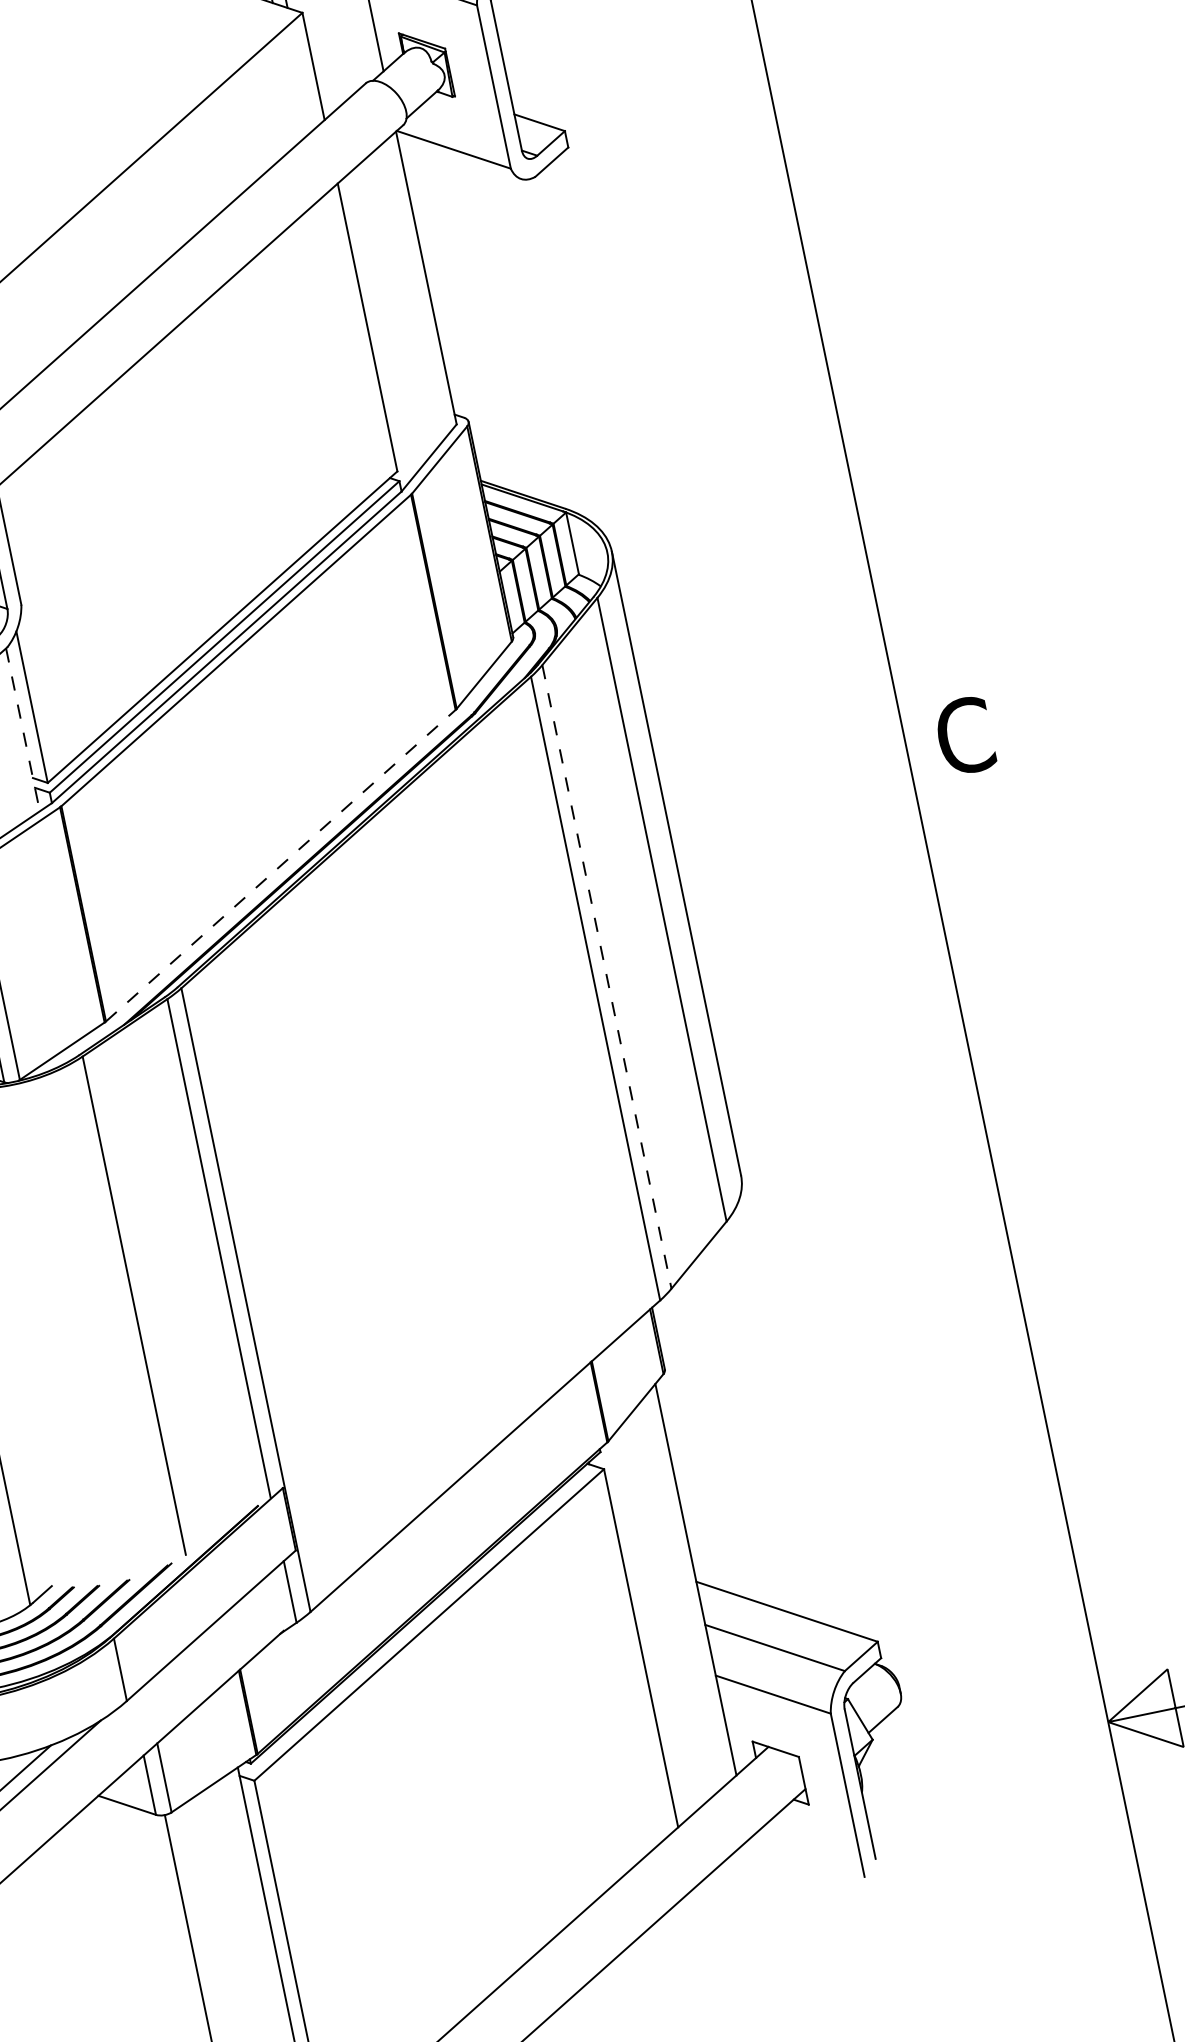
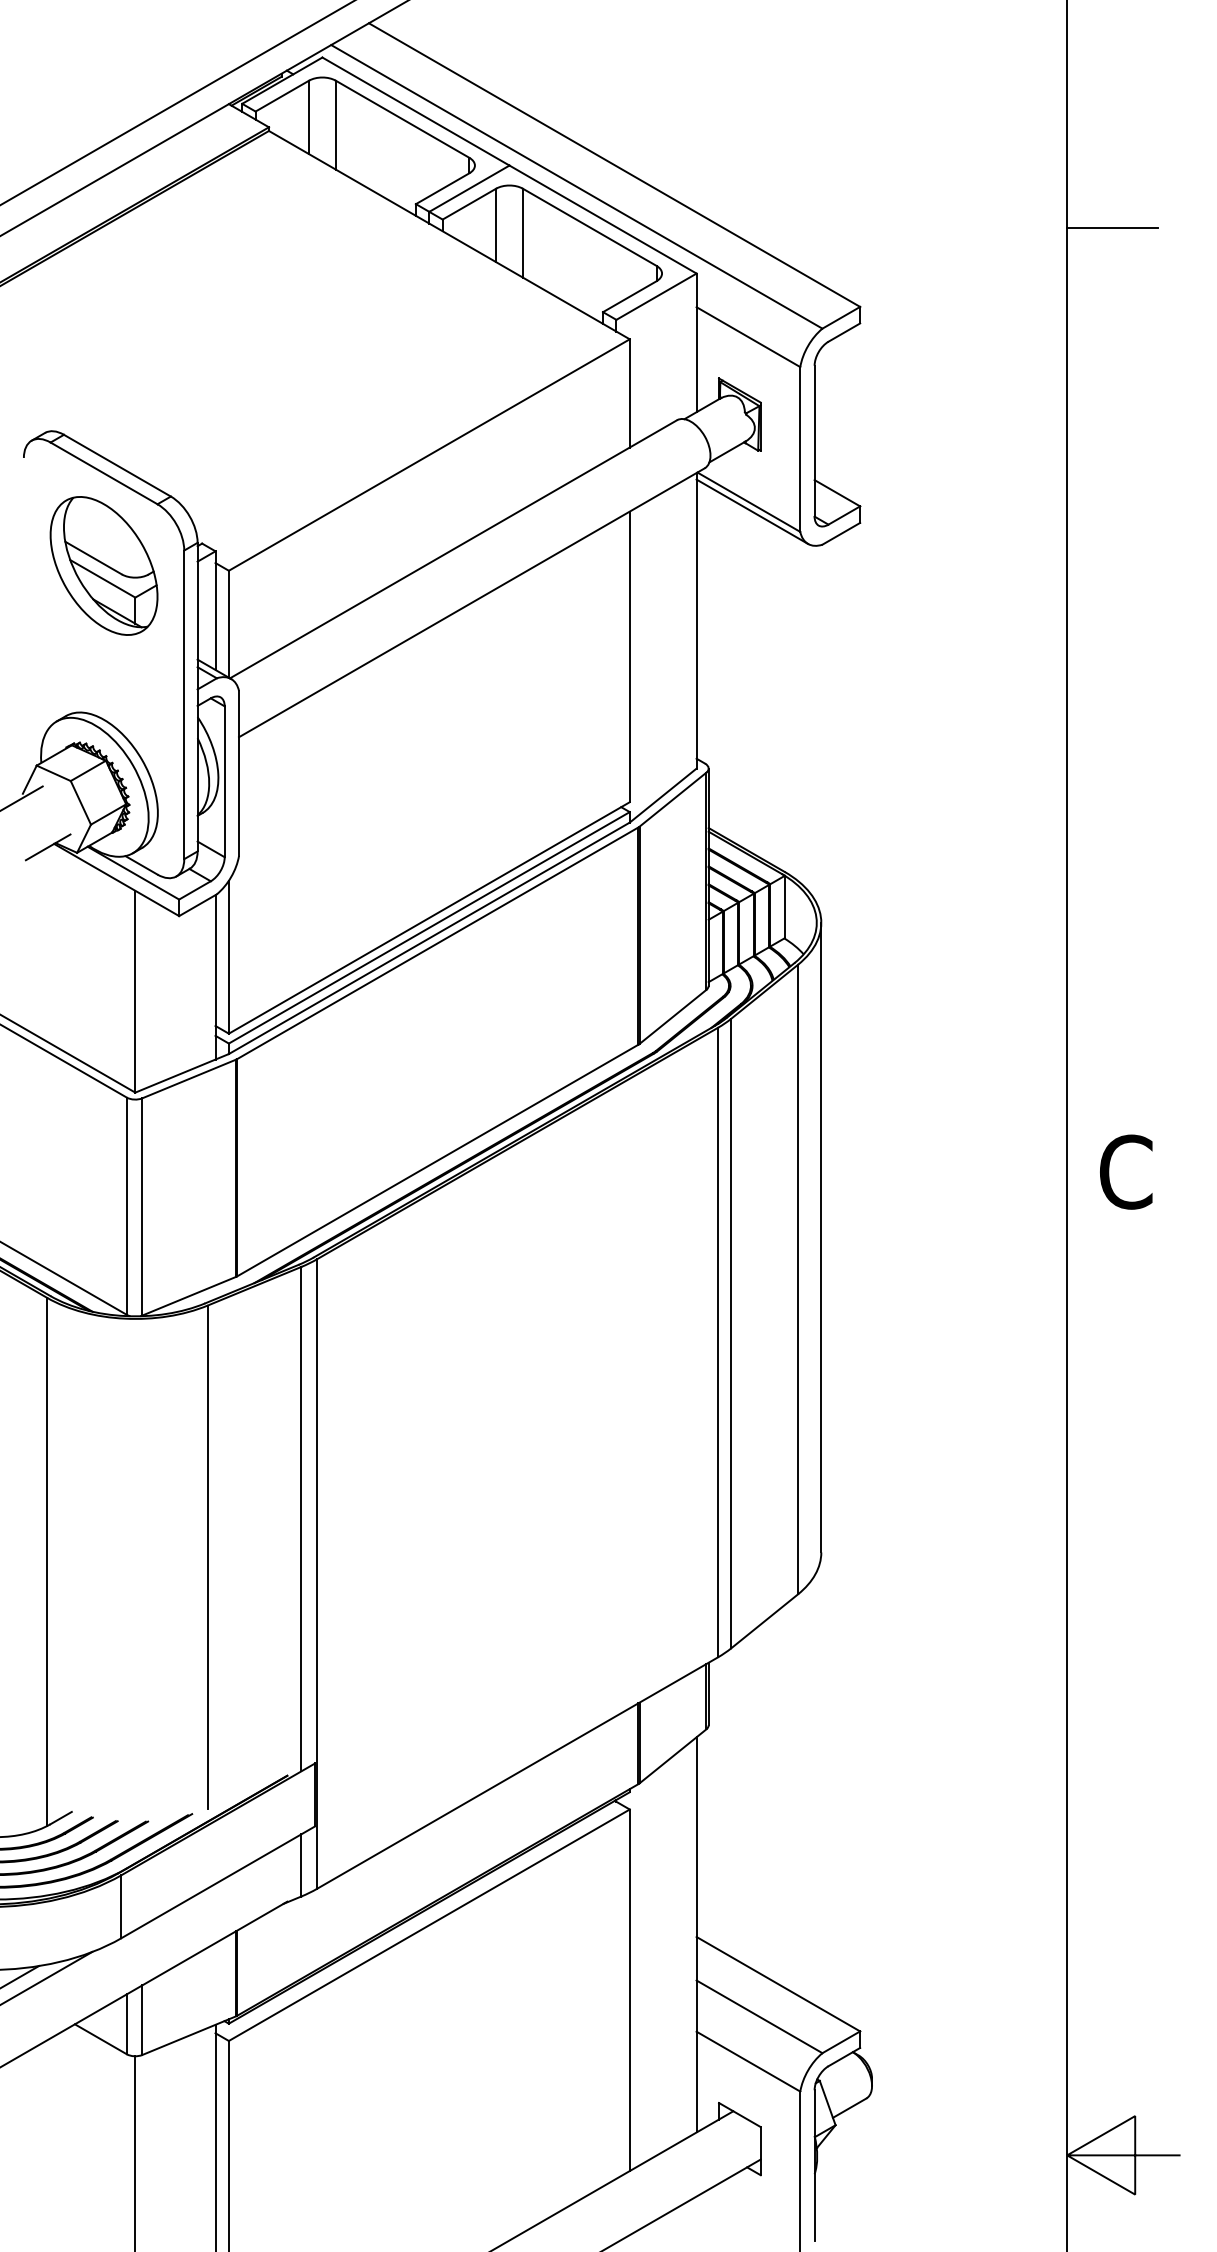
line: (459, 158) -> (752, 511), added
line: (22, 730) -> (215, 977), dashed -> solid
line: (281, 865) -> (438, 1160), dashed -> solid
line: (607, 976) -> (731, 1333), dashed -> solid

